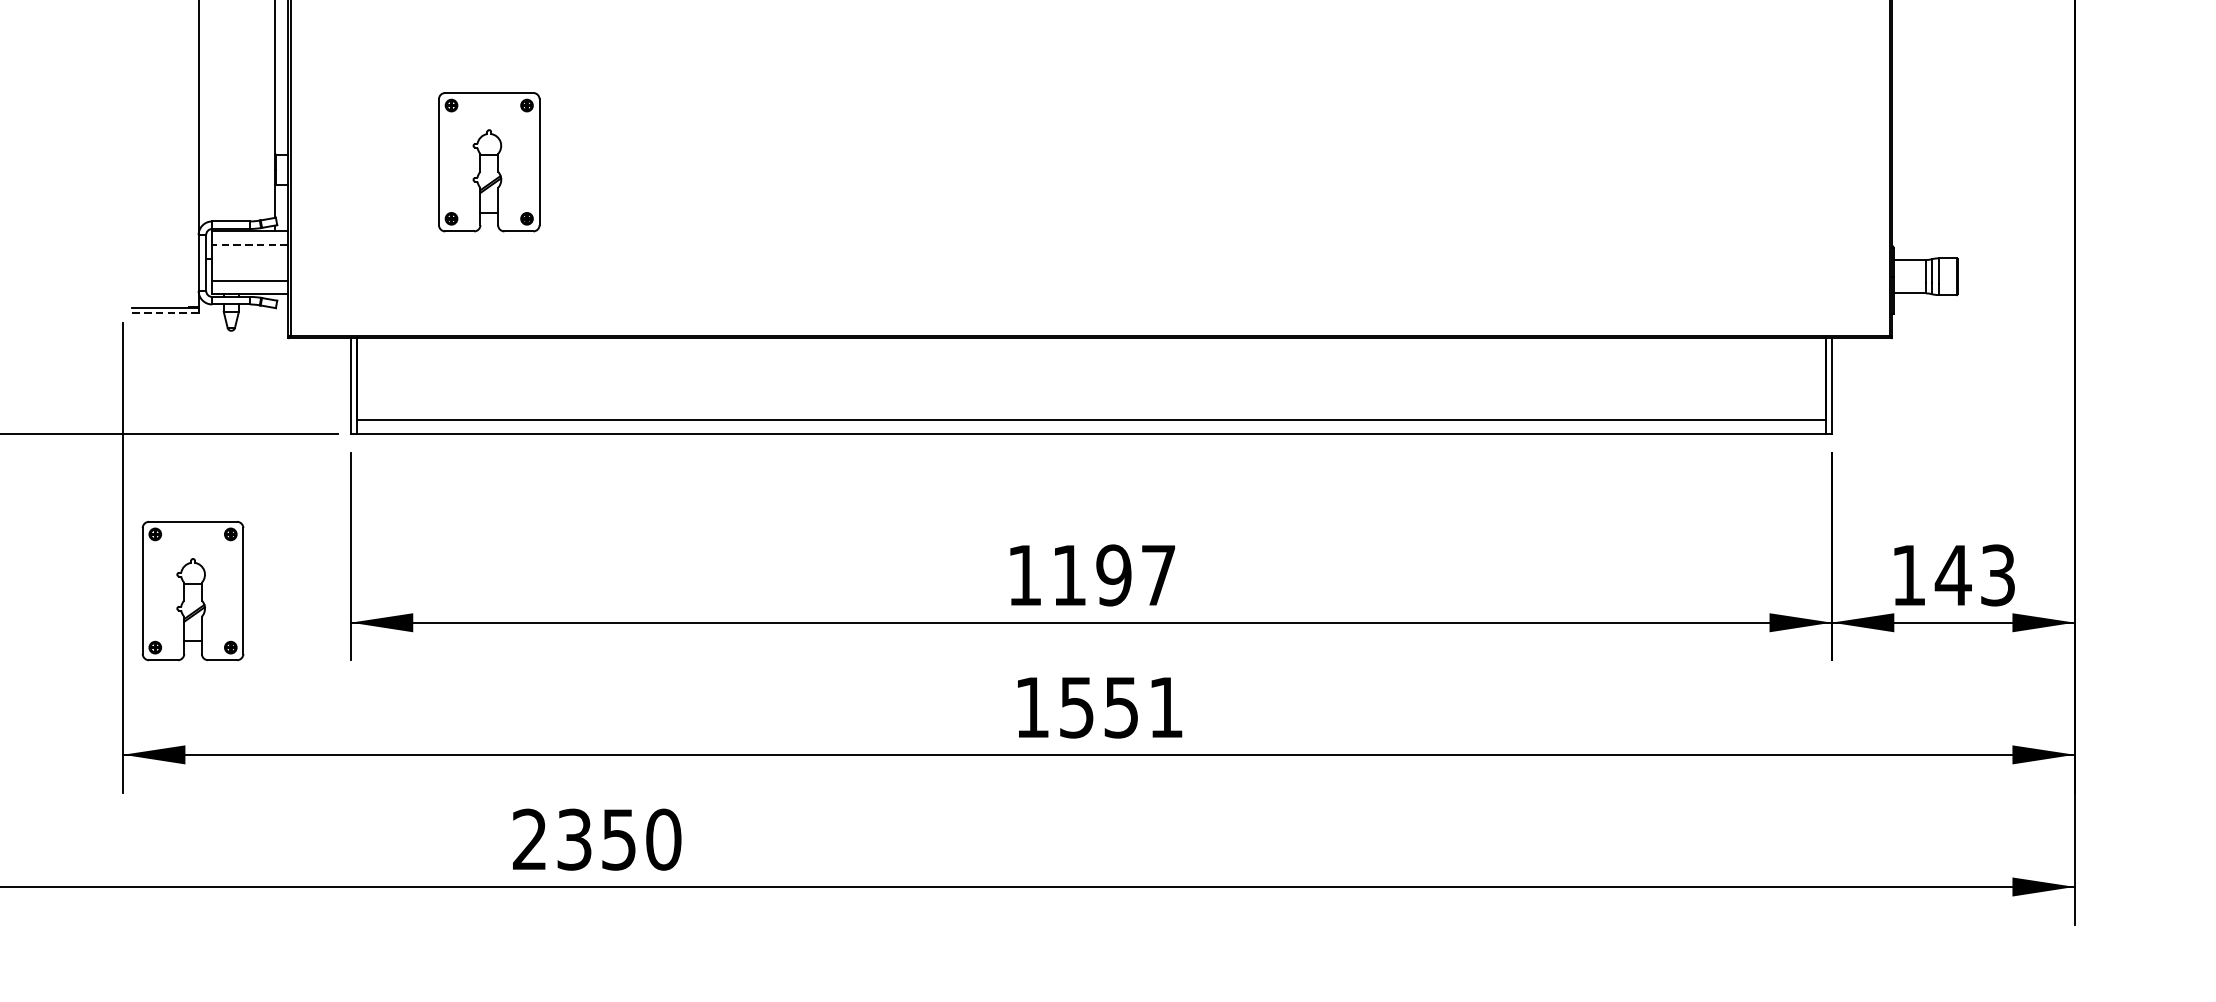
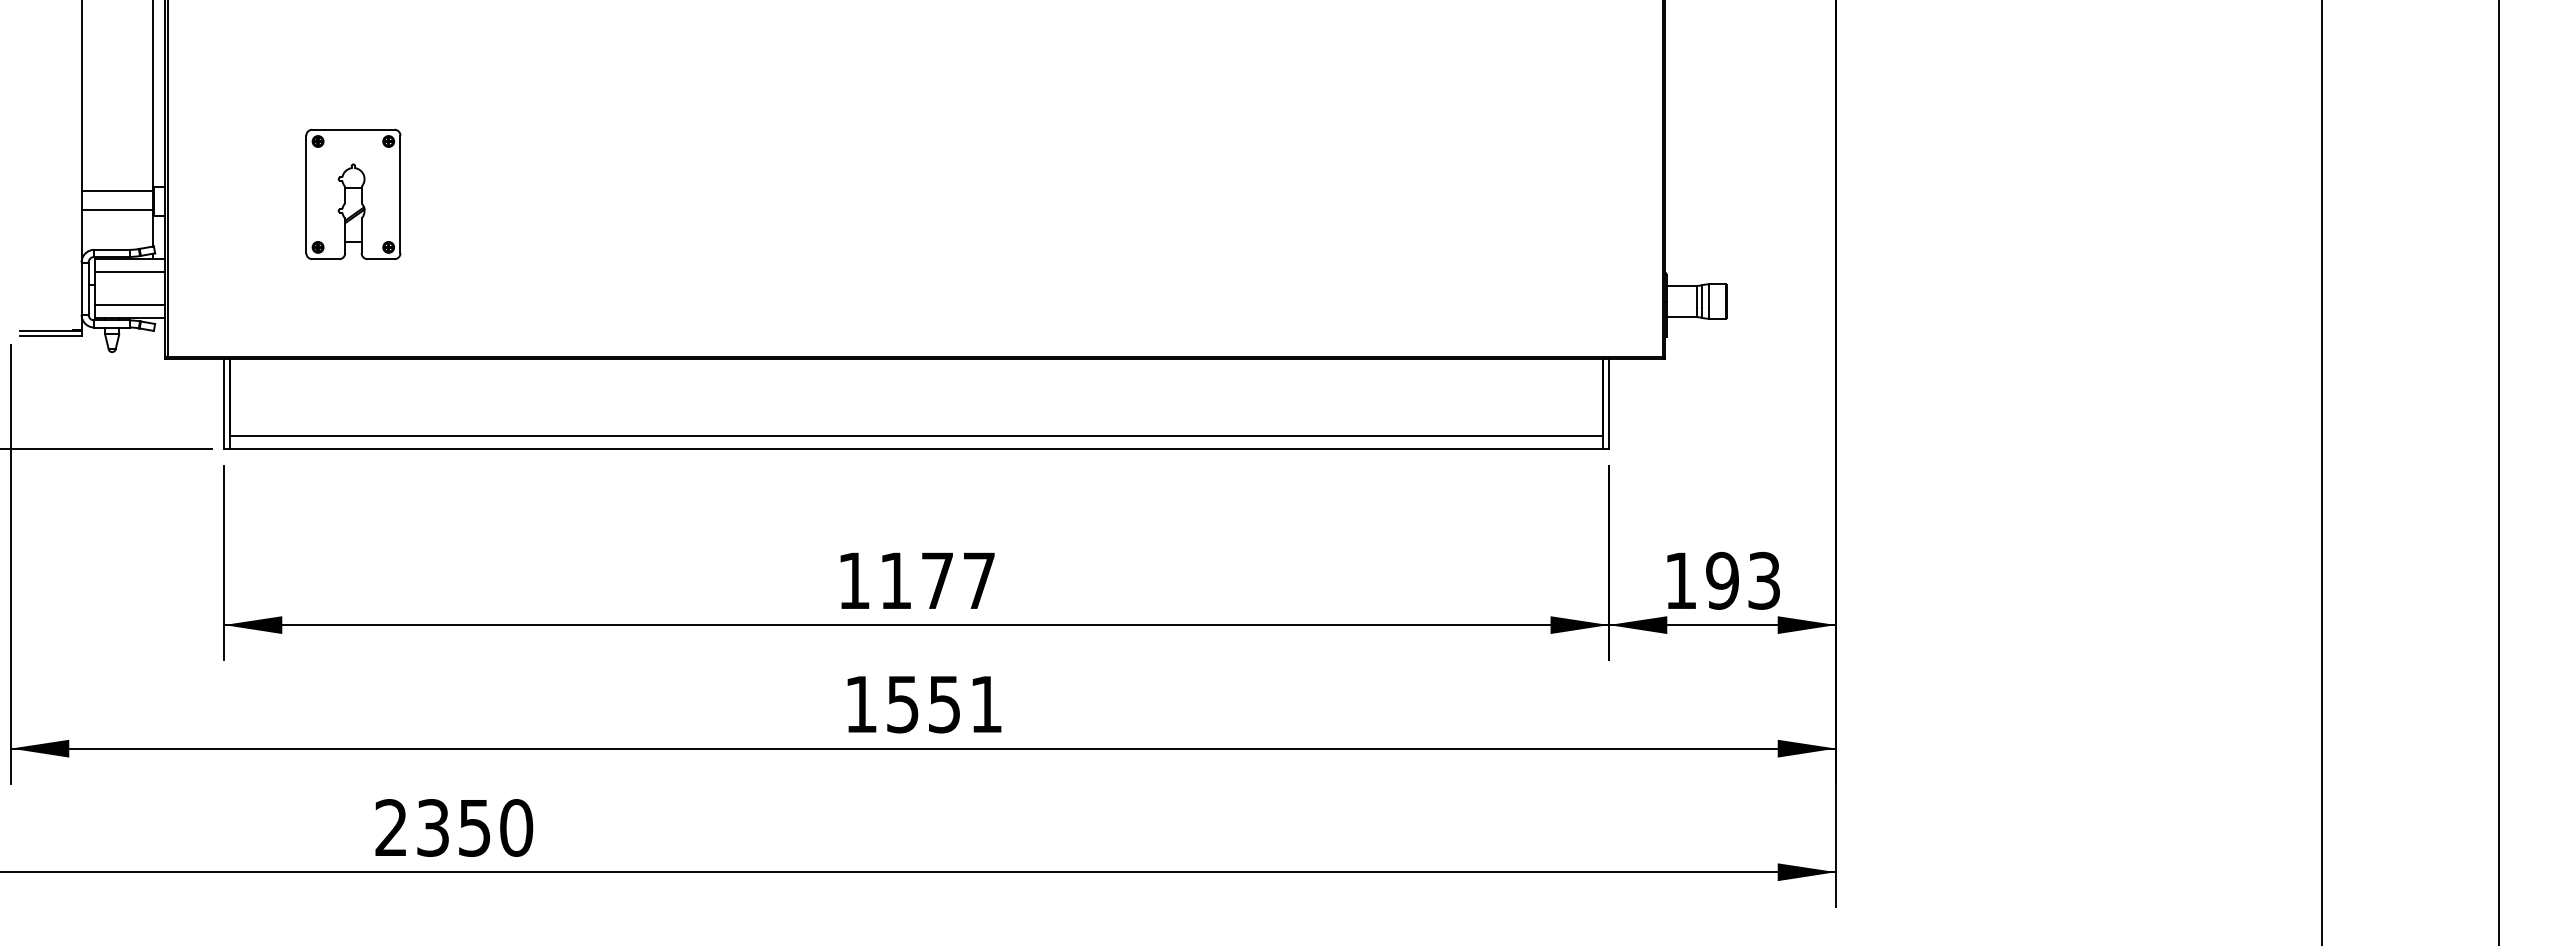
line: (237, 159) -> (117, 191), added
line: (237, 178) -> (117, 209), added
line: (249, 244) -> (129, 271), dashed -> solid
line: (165, 313) -> (50, 335), dashed -> solid
text: (1113, 575) -> (937, 580), 1197 -> 1177
text: (1953, 575) -> (1722, 580), 143 -> 193
part: (193, 589) -> (76, 594), removed

